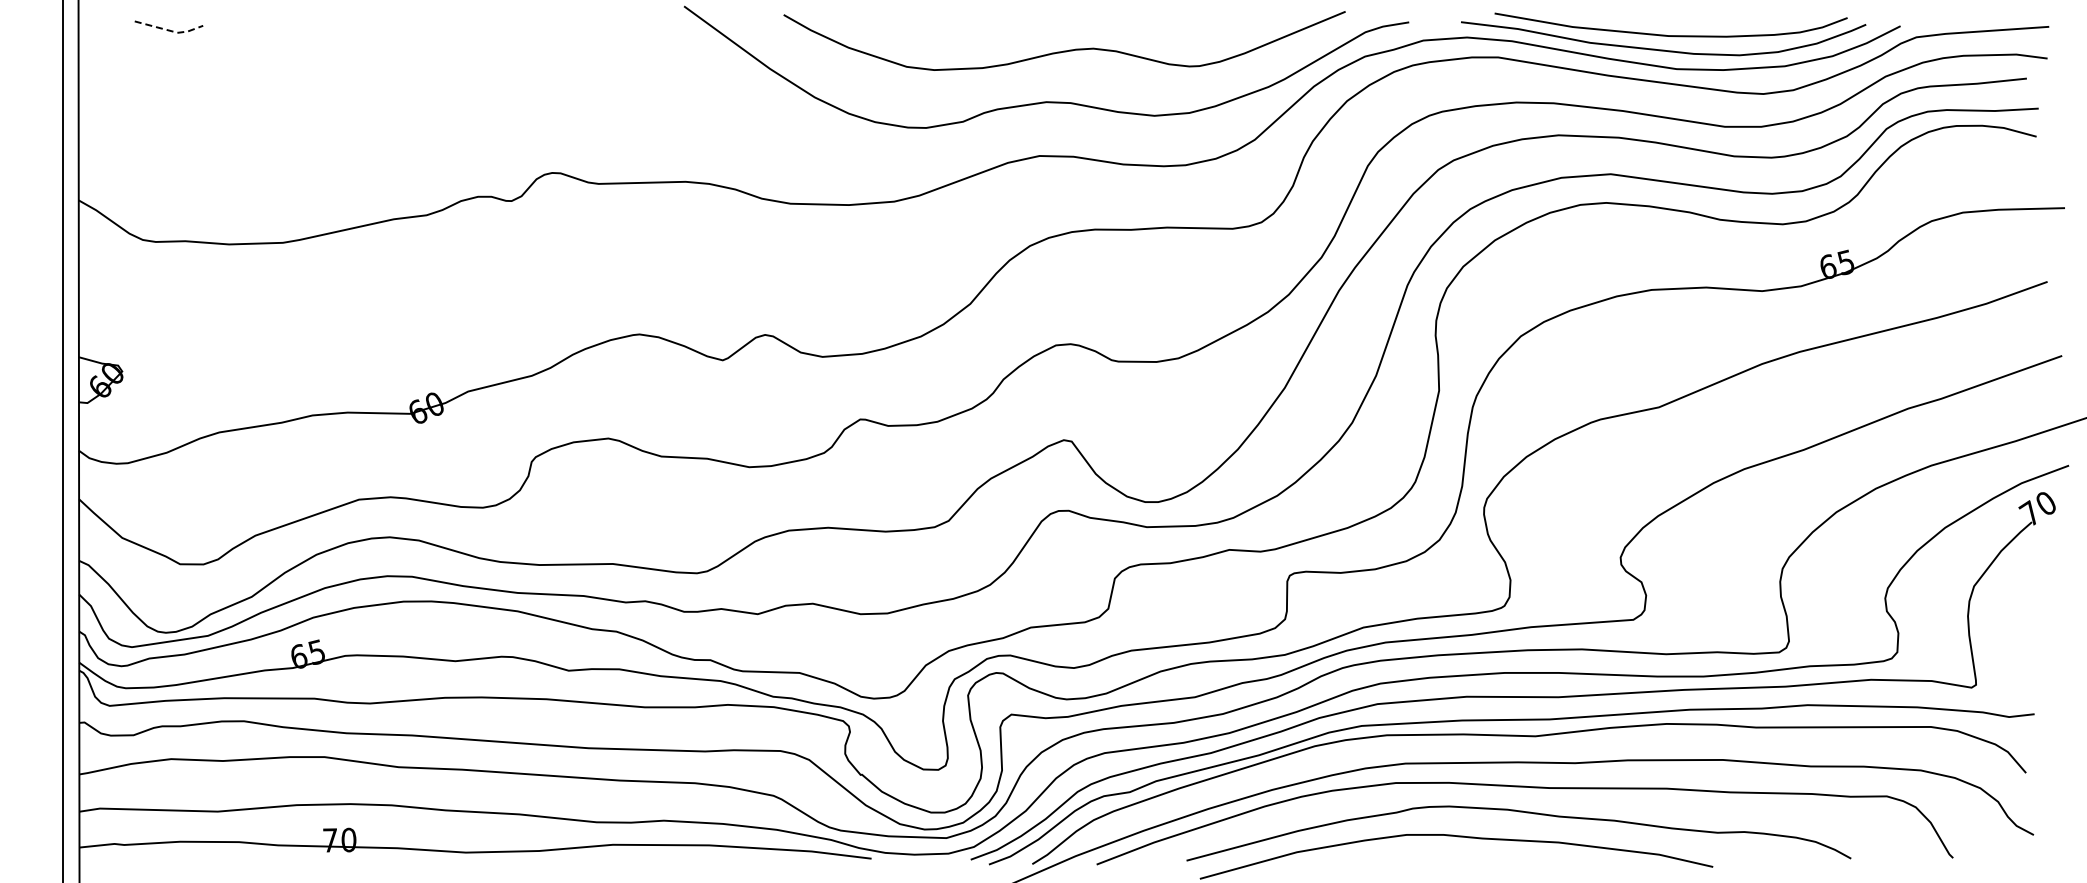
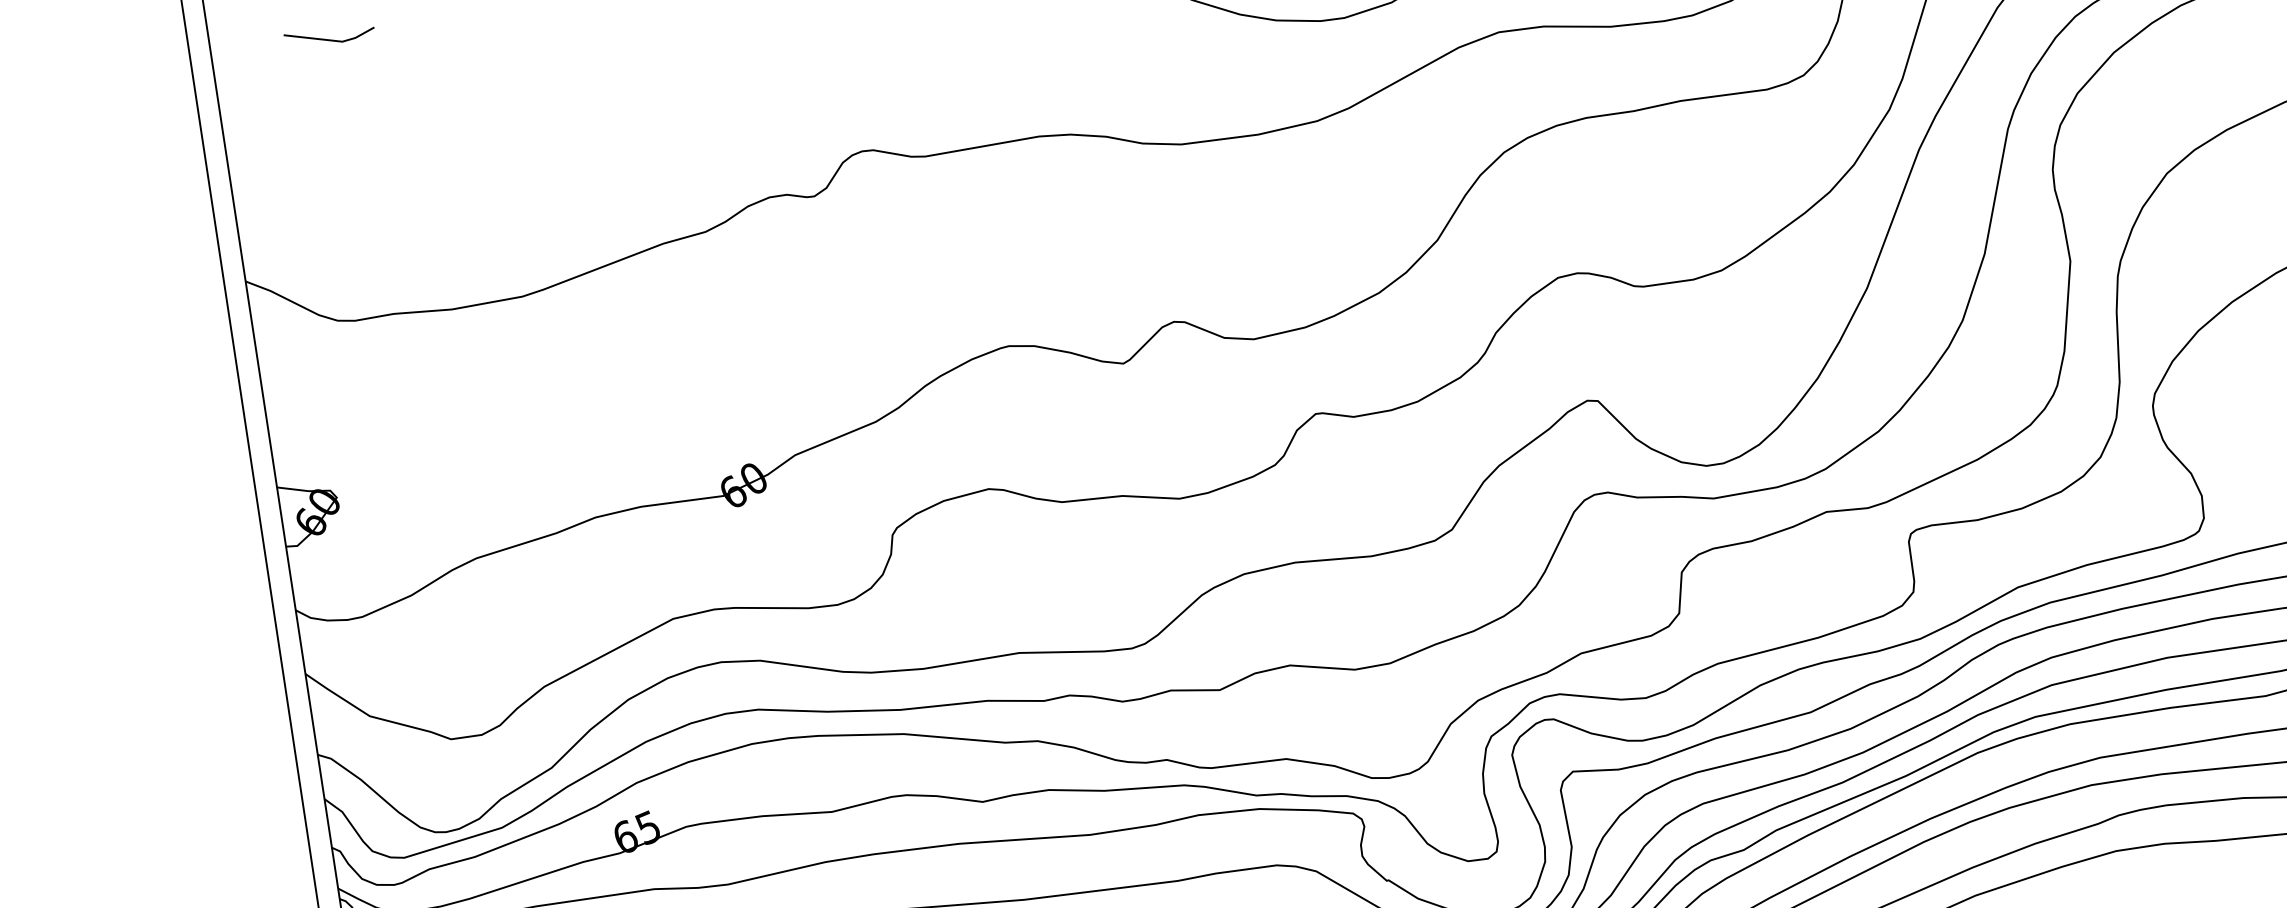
line: (171, 31) -> (333, 41), dashed -> solid

